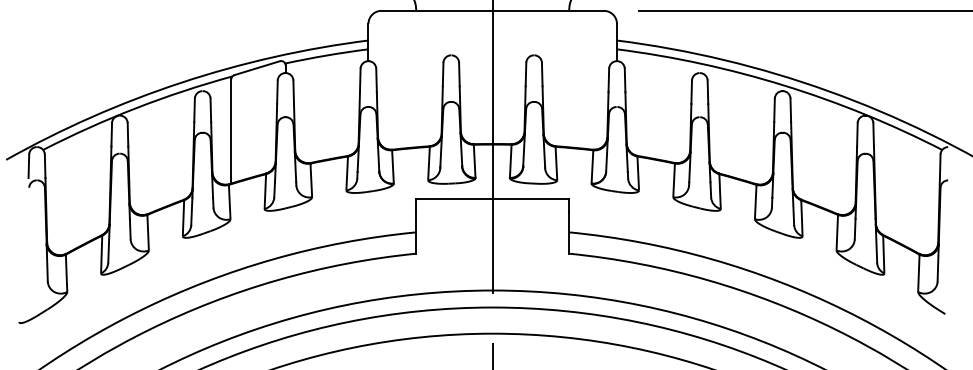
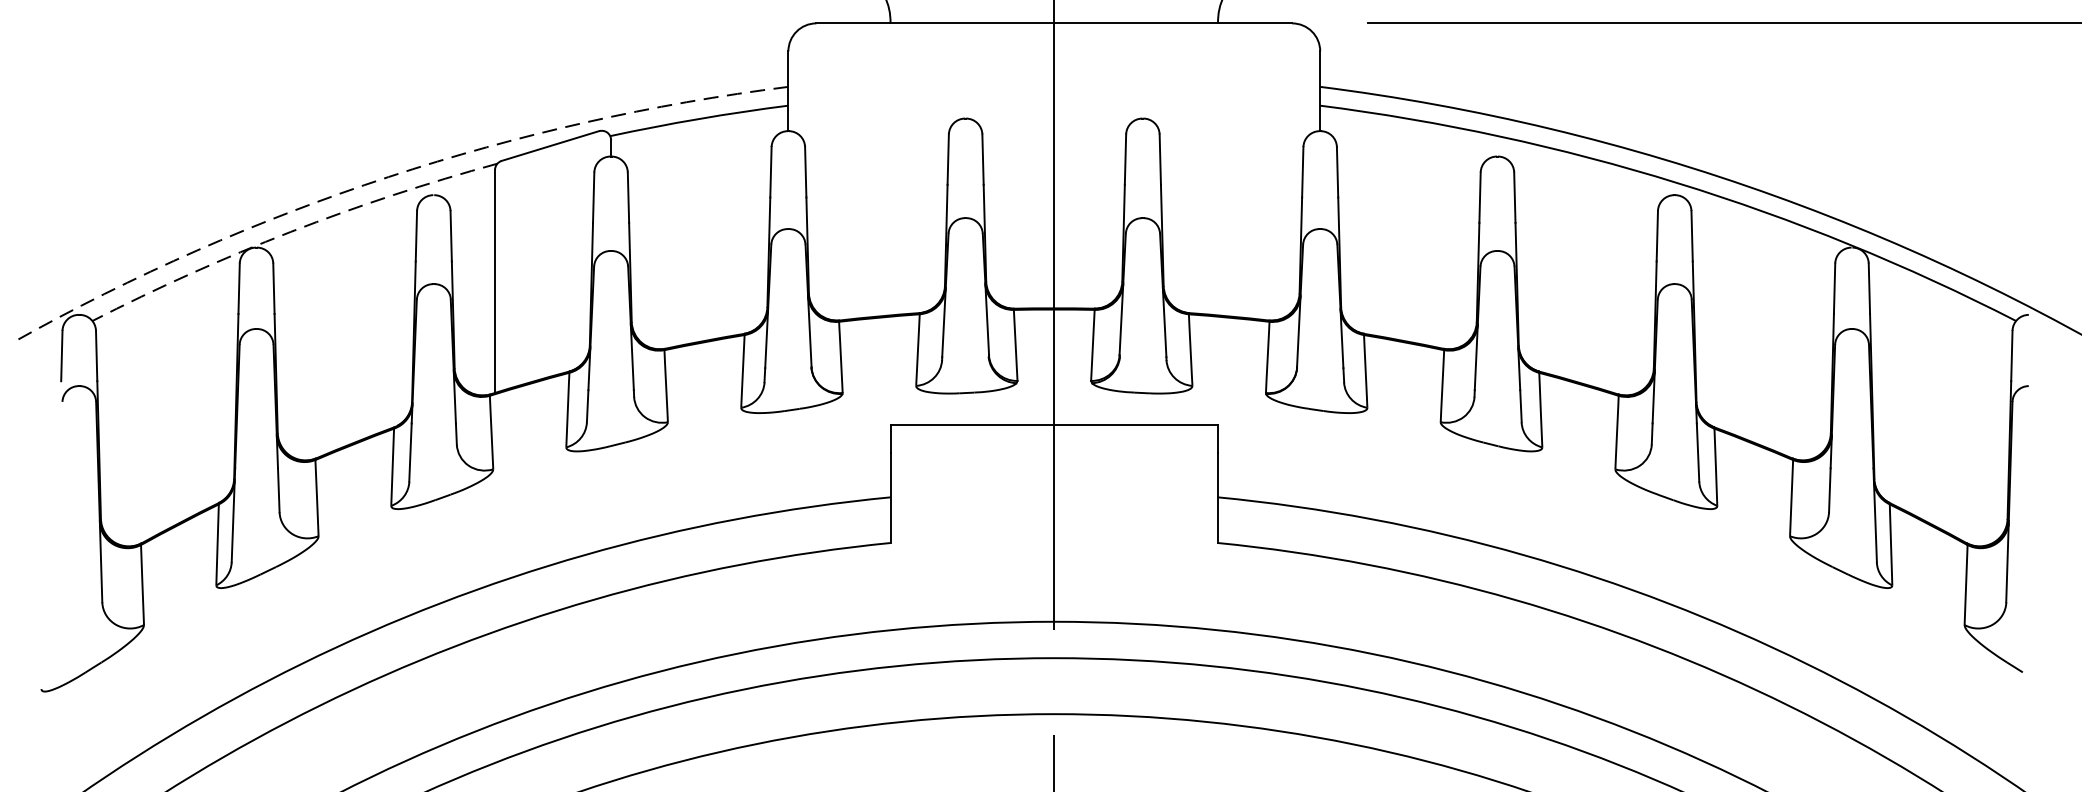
arc: (181, 82) -> (388, 176), solid -> dashed
arc: (135, 108) -> (289, 232), solid -> dashed

